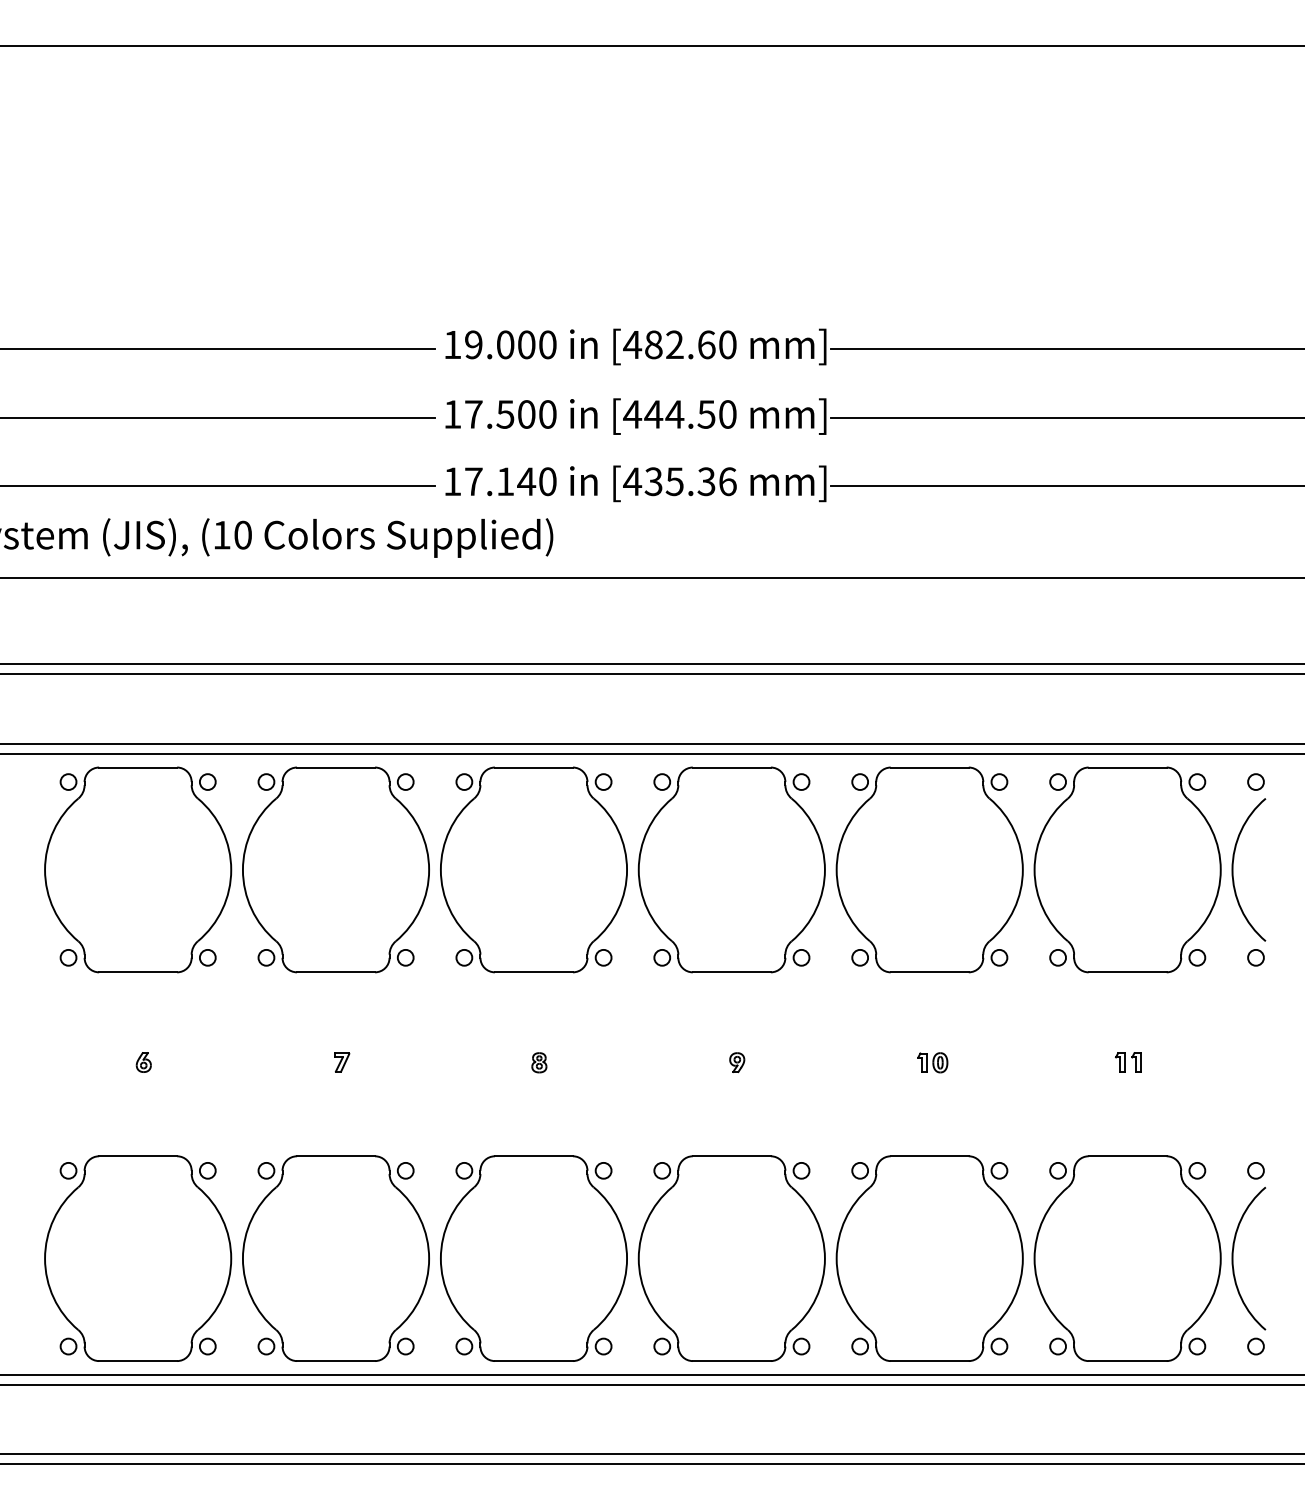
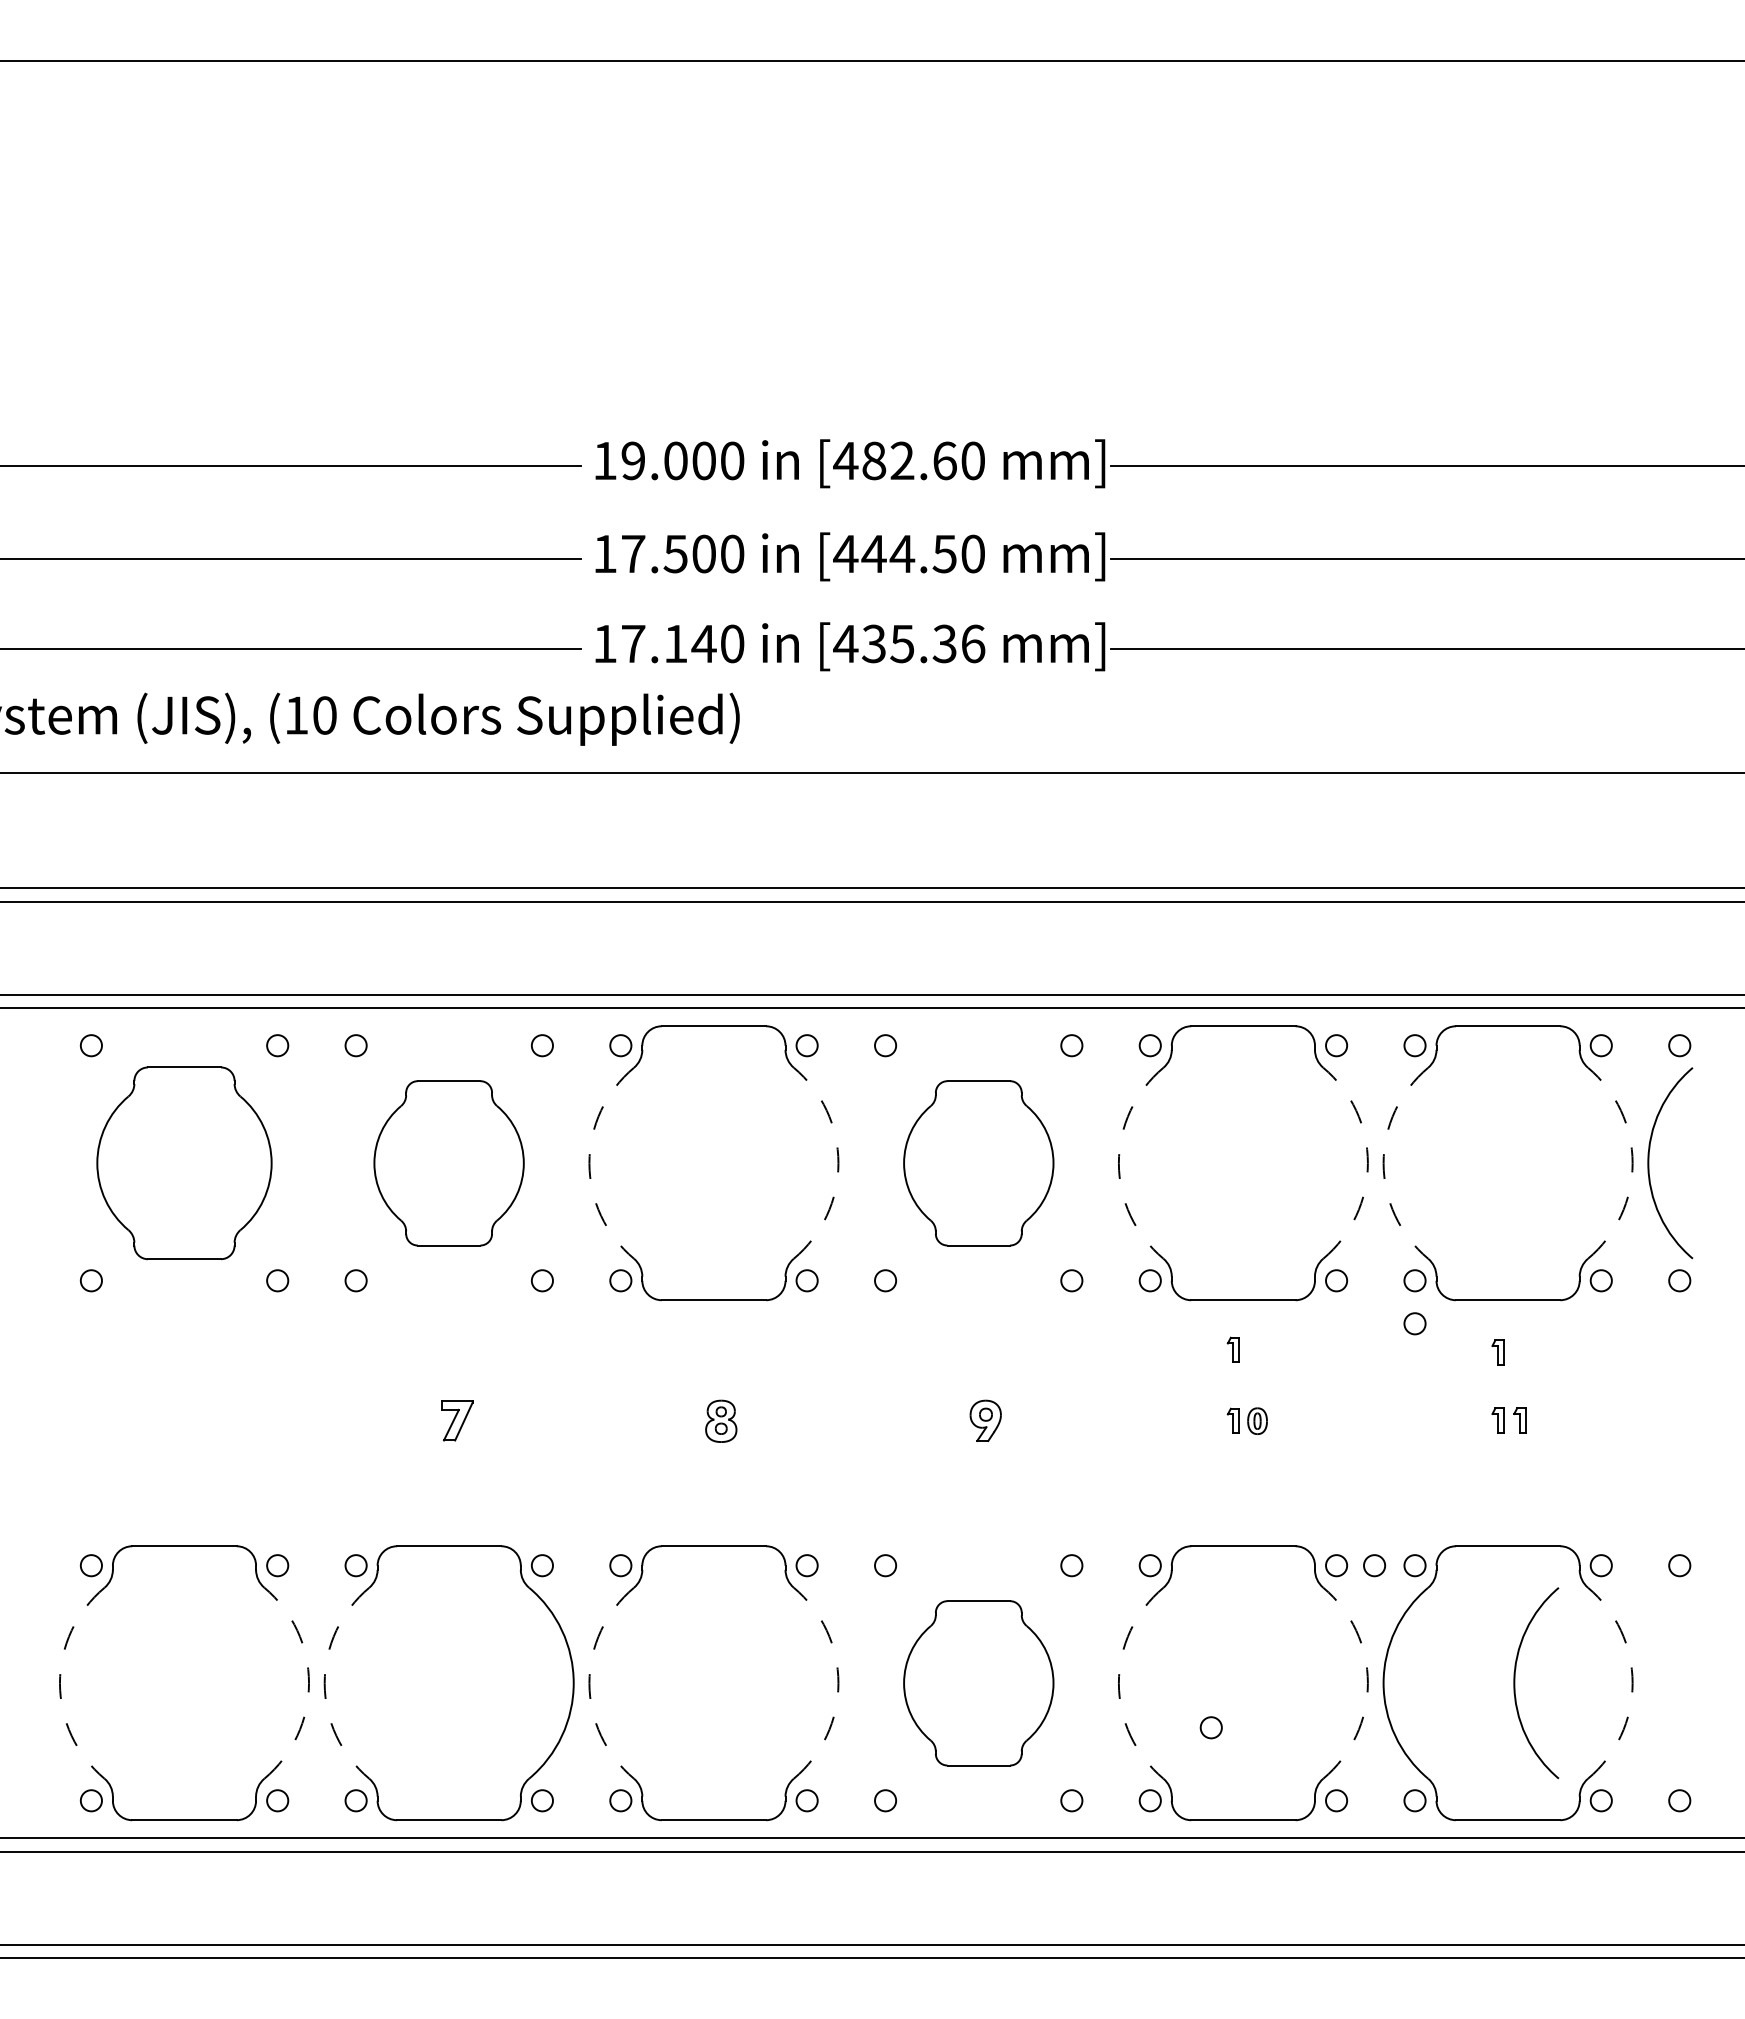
part: (138, 870) -> (184, 1163), size x0.7
part: (335, 870) -> (448, 1163), size x0.6
arc: (440, 870) -> (589, 1163), solid -> dashed
arc: (627, 870) -> (838, 1163), solid -> dashed
part: (731, 870) -> (978, 1163), size x0.6
arc: (836, 870) -> (1118, 1163), solid -> dashed
arc: (1022, 870) -> (1367, 1163), solid -> dashed
arc: (1034, 870) -> (1383, 1163), solid -> dashed
arc: (1220, 870) -> (1632, 1163), solid -> dashed
circle: (1057, 989) -> (1414, 1323), added
part: (921, 1009) -> (1232, 1349), added
part: (1119, 1011) -> (1497, 1352), added
part: (143, 1062) -> (191, 1420), removed
part: (342, 1062) -> (457, 1420), size x1.6
part: (538, 1062) -> (720, 1420), size x1.6
part: (736, 1062) -> (985, 1420), size x1.6
circle: (1027, 1170) -> (1374, 1565), added
arc: (44, 1258) -> (59, 1683), solid -> dashed
arc: (231, 1258) -> (309, 1683), solid -> dashed
arc: (242, 1258) -> (324, 1683), solid -> dashed
arc: (440, 1258) -> (589, 1683), solid -> dashed
arc: (627, 1258) -> (838, 1683), solid -> dashed
part: (731, 1258) -> (978, 1683), size x0.6
arc: (836, 1258) -> (1118, 1683), solid -> dashed
arc: (1022, 1258) -> (1367, 1683), solid -> dashed
arc: (1220, 1258) -> (1632, 1683), solid -> dashed
arc: (1233, 1258) -> (1515, 1683), moved
circle: (905, 1291) -> (1210, 1727), added

